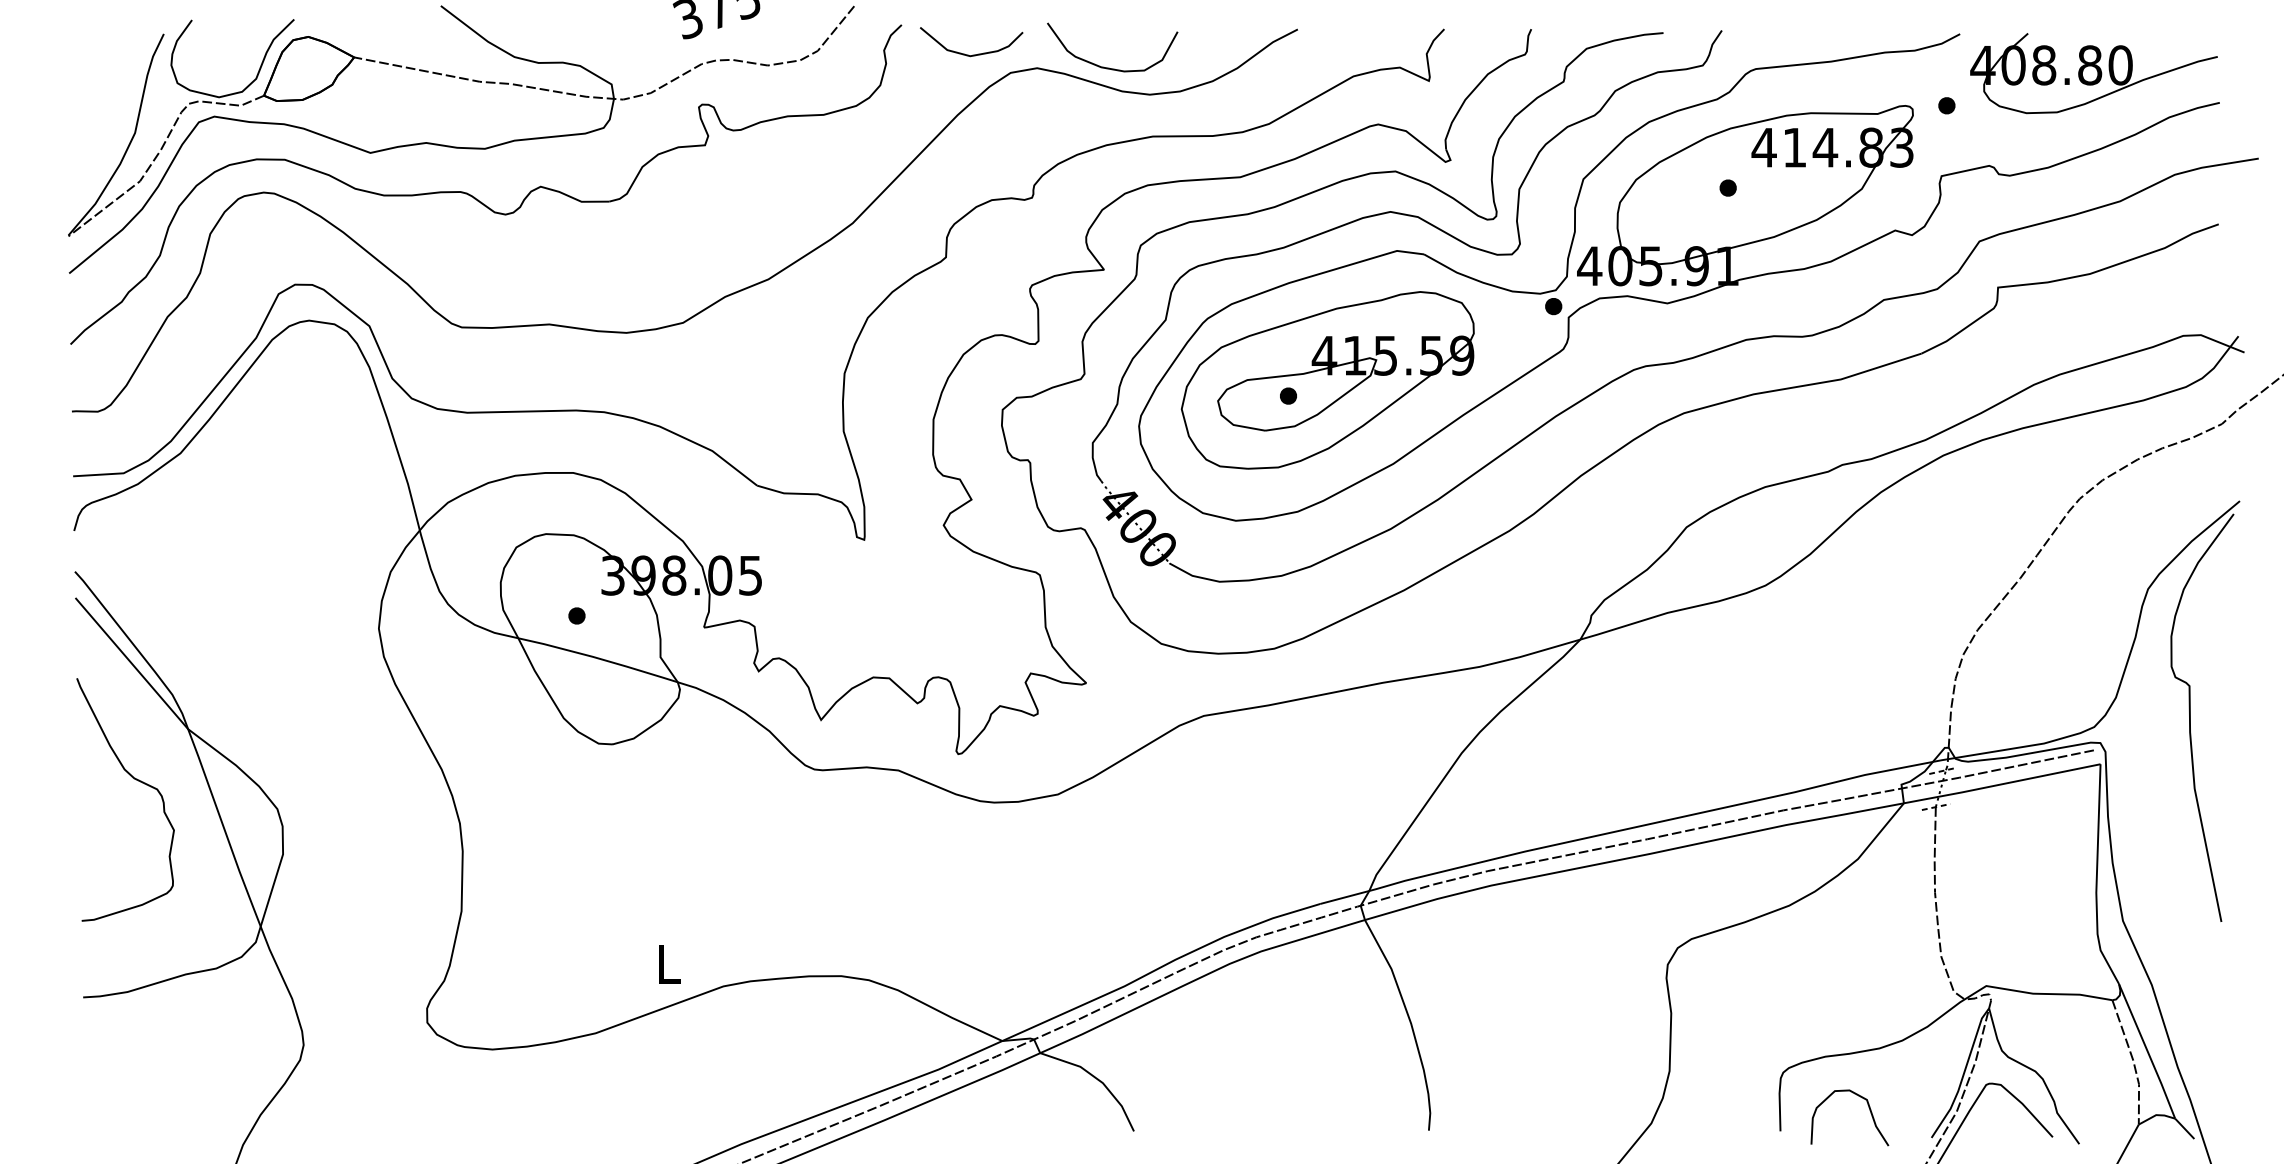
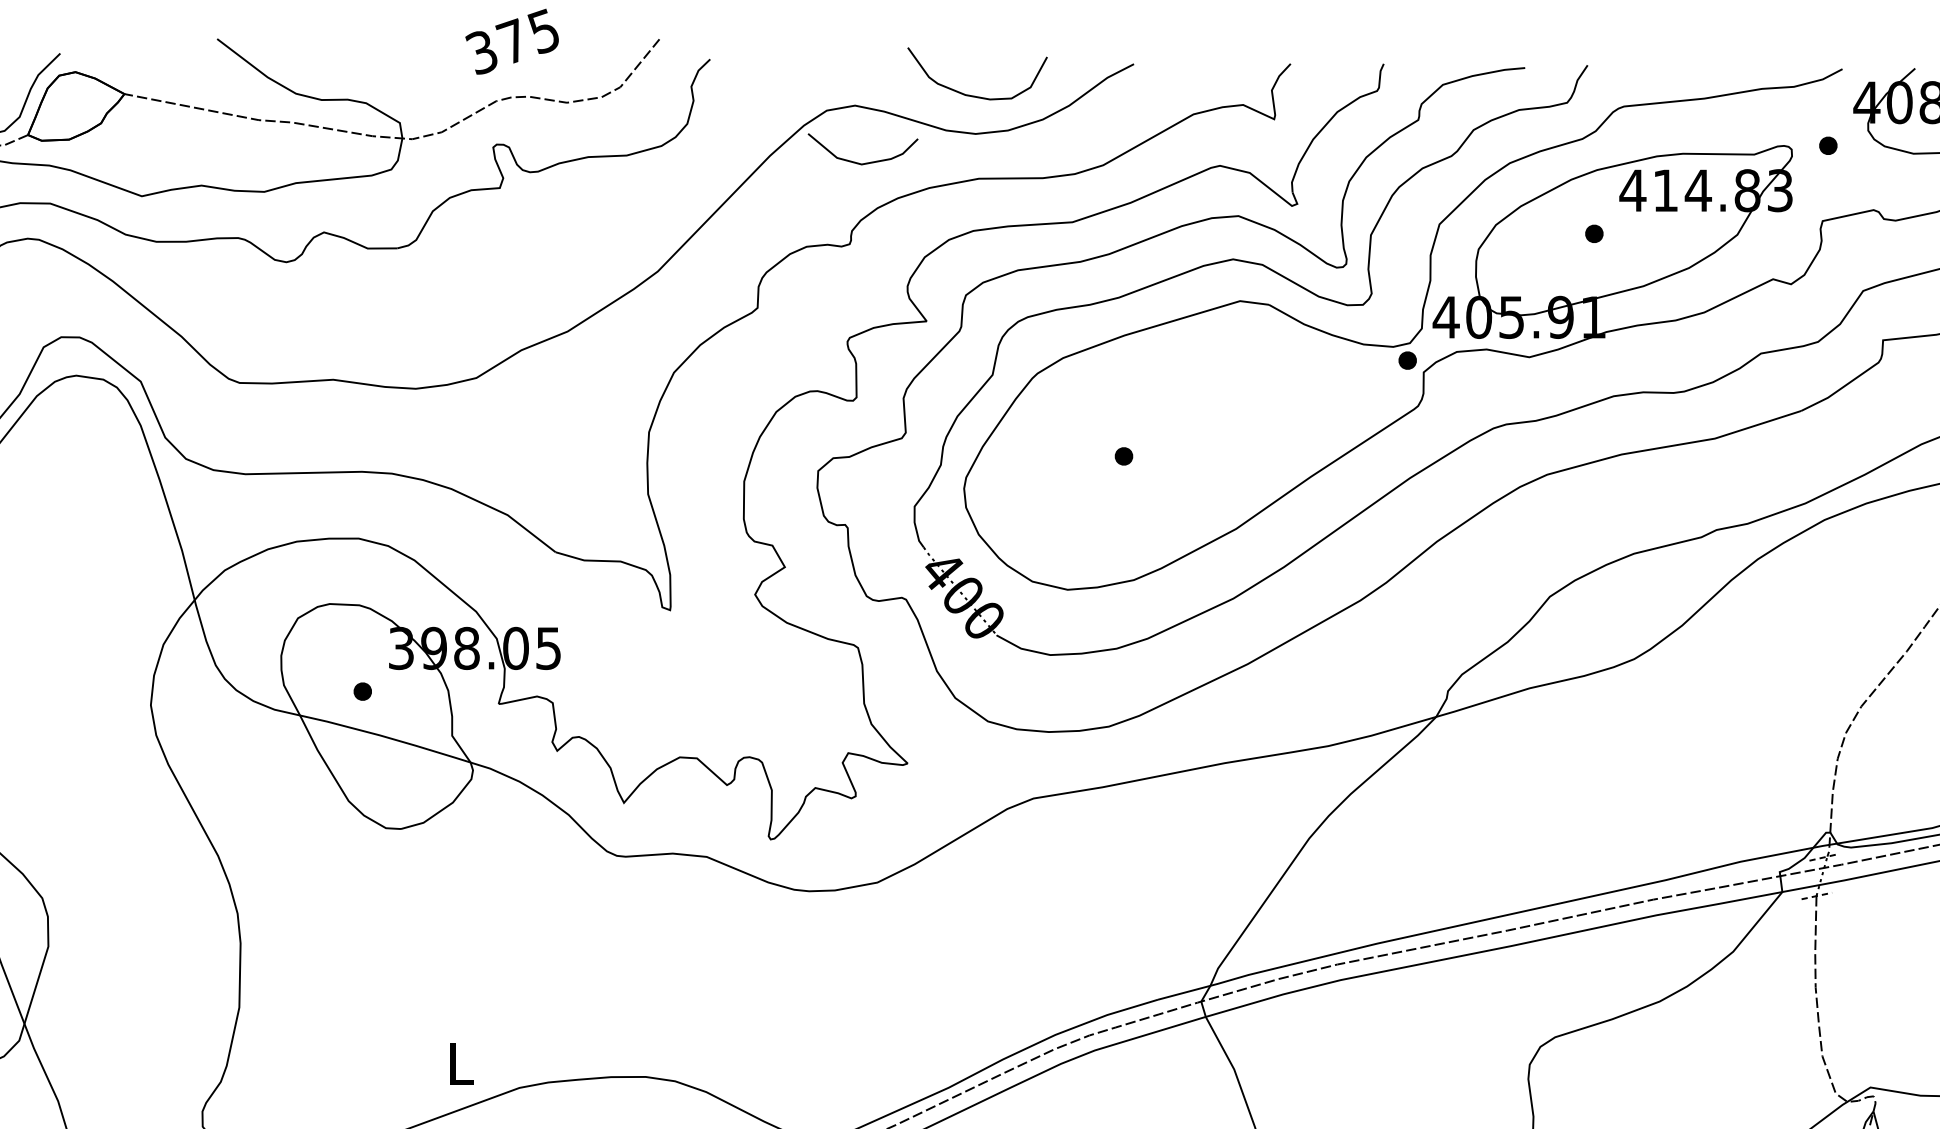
curve: (972, 54) -> (864, 162), moved
curve: (1109, 67) -> (974, 95), moved
part: (1327, 380) -> (1165, 439), removed

